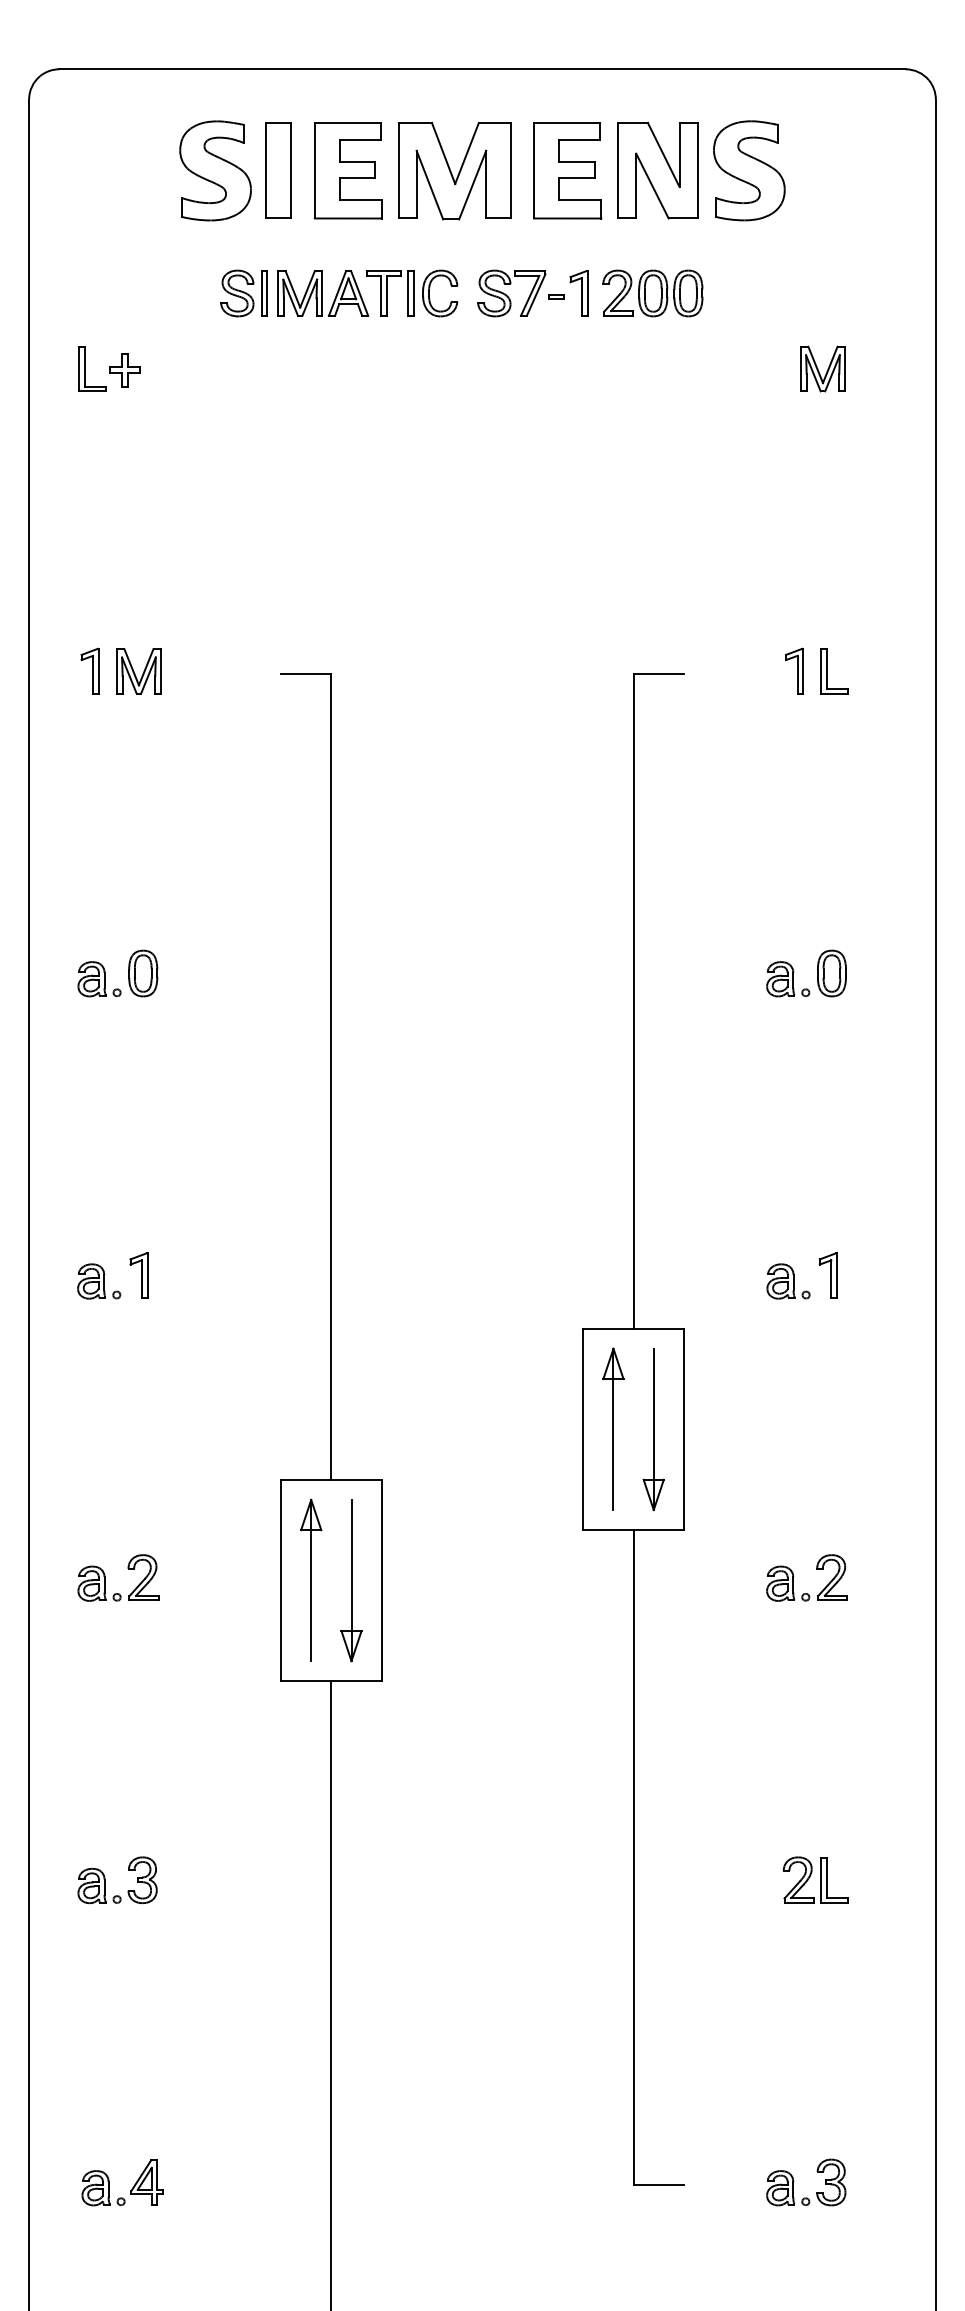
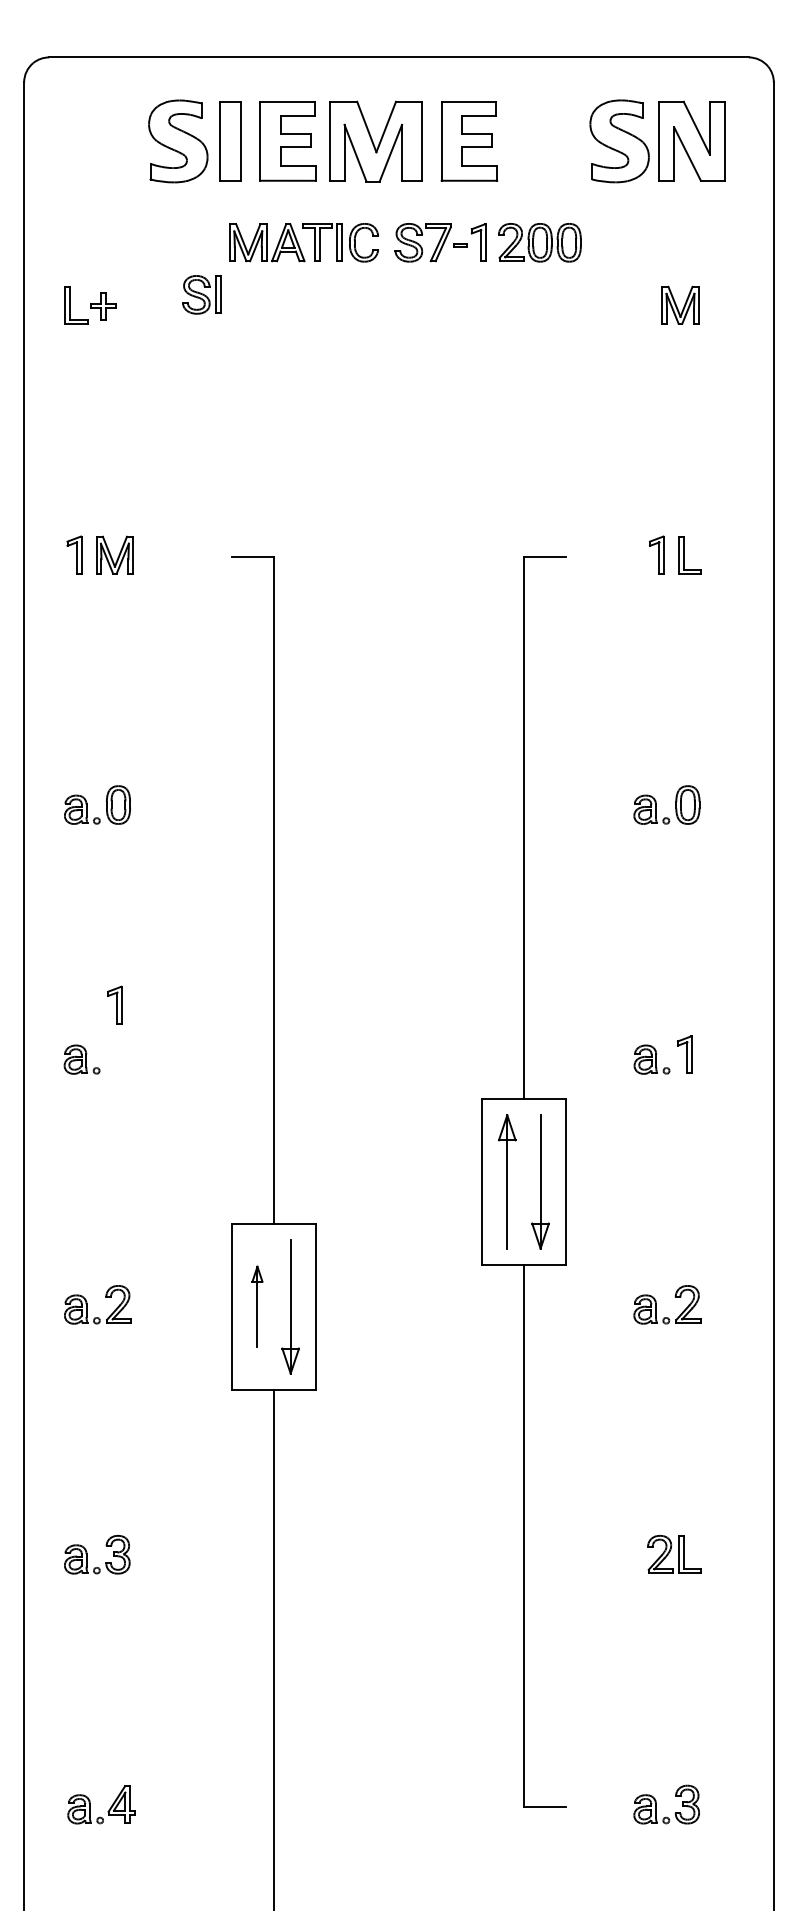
part: (657, 170) -> (691, 141), moved
part: (243, 293) -> (201, 294), moved
part: (138, 1275) -> (114, 1005), moved
part: (311, 1579) -> (257, 1306), size x0.6

